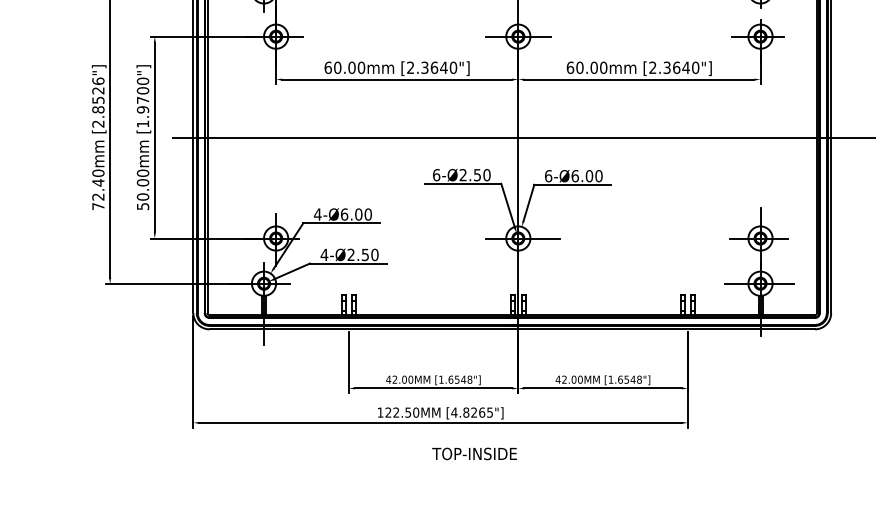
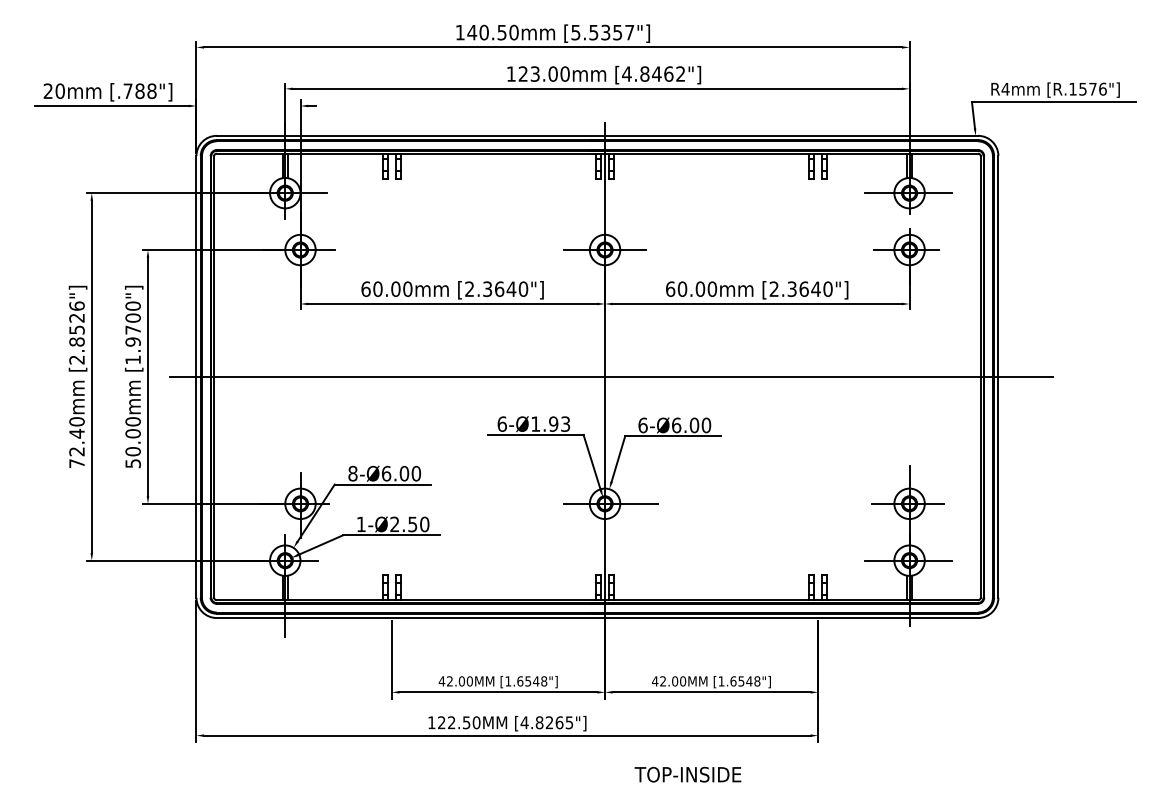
text: (474, 174) -> (550, 423), 6-Ø2.50 -> 6-Ø1.93
text: (317, 214) -> (352, 473), 4-Ø6.00 -> 8-Ø6.00
text: (324, 254) -> (361, 523), 4-Ø2.50 -> 1-Ø2.50
text: (474, 453) -> (687, 774), moved

